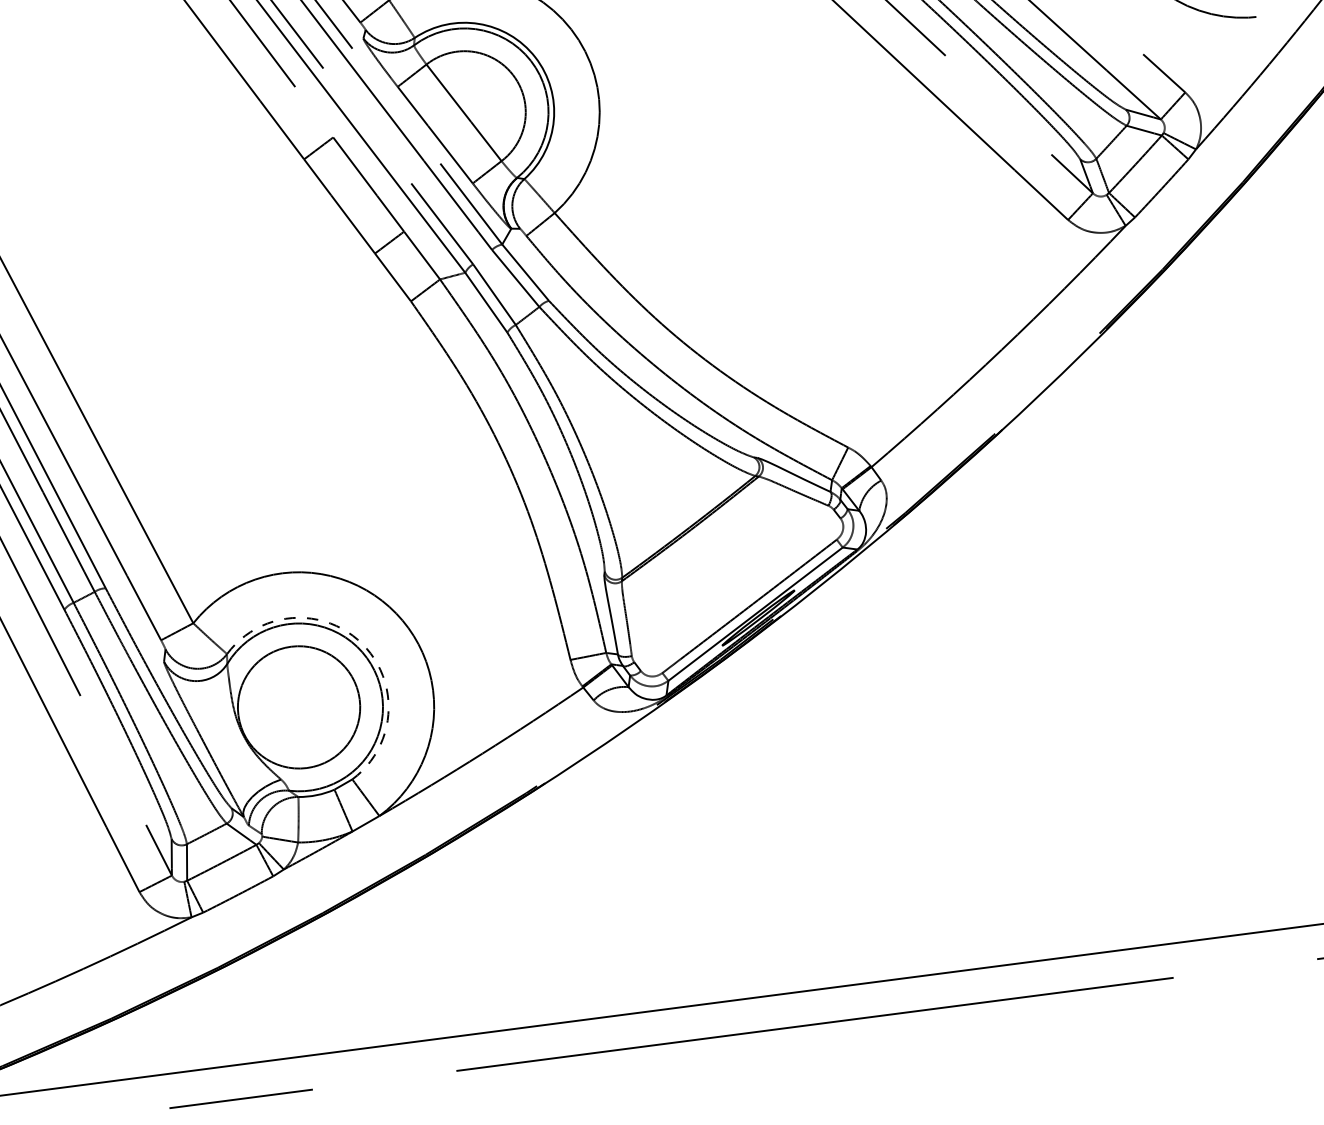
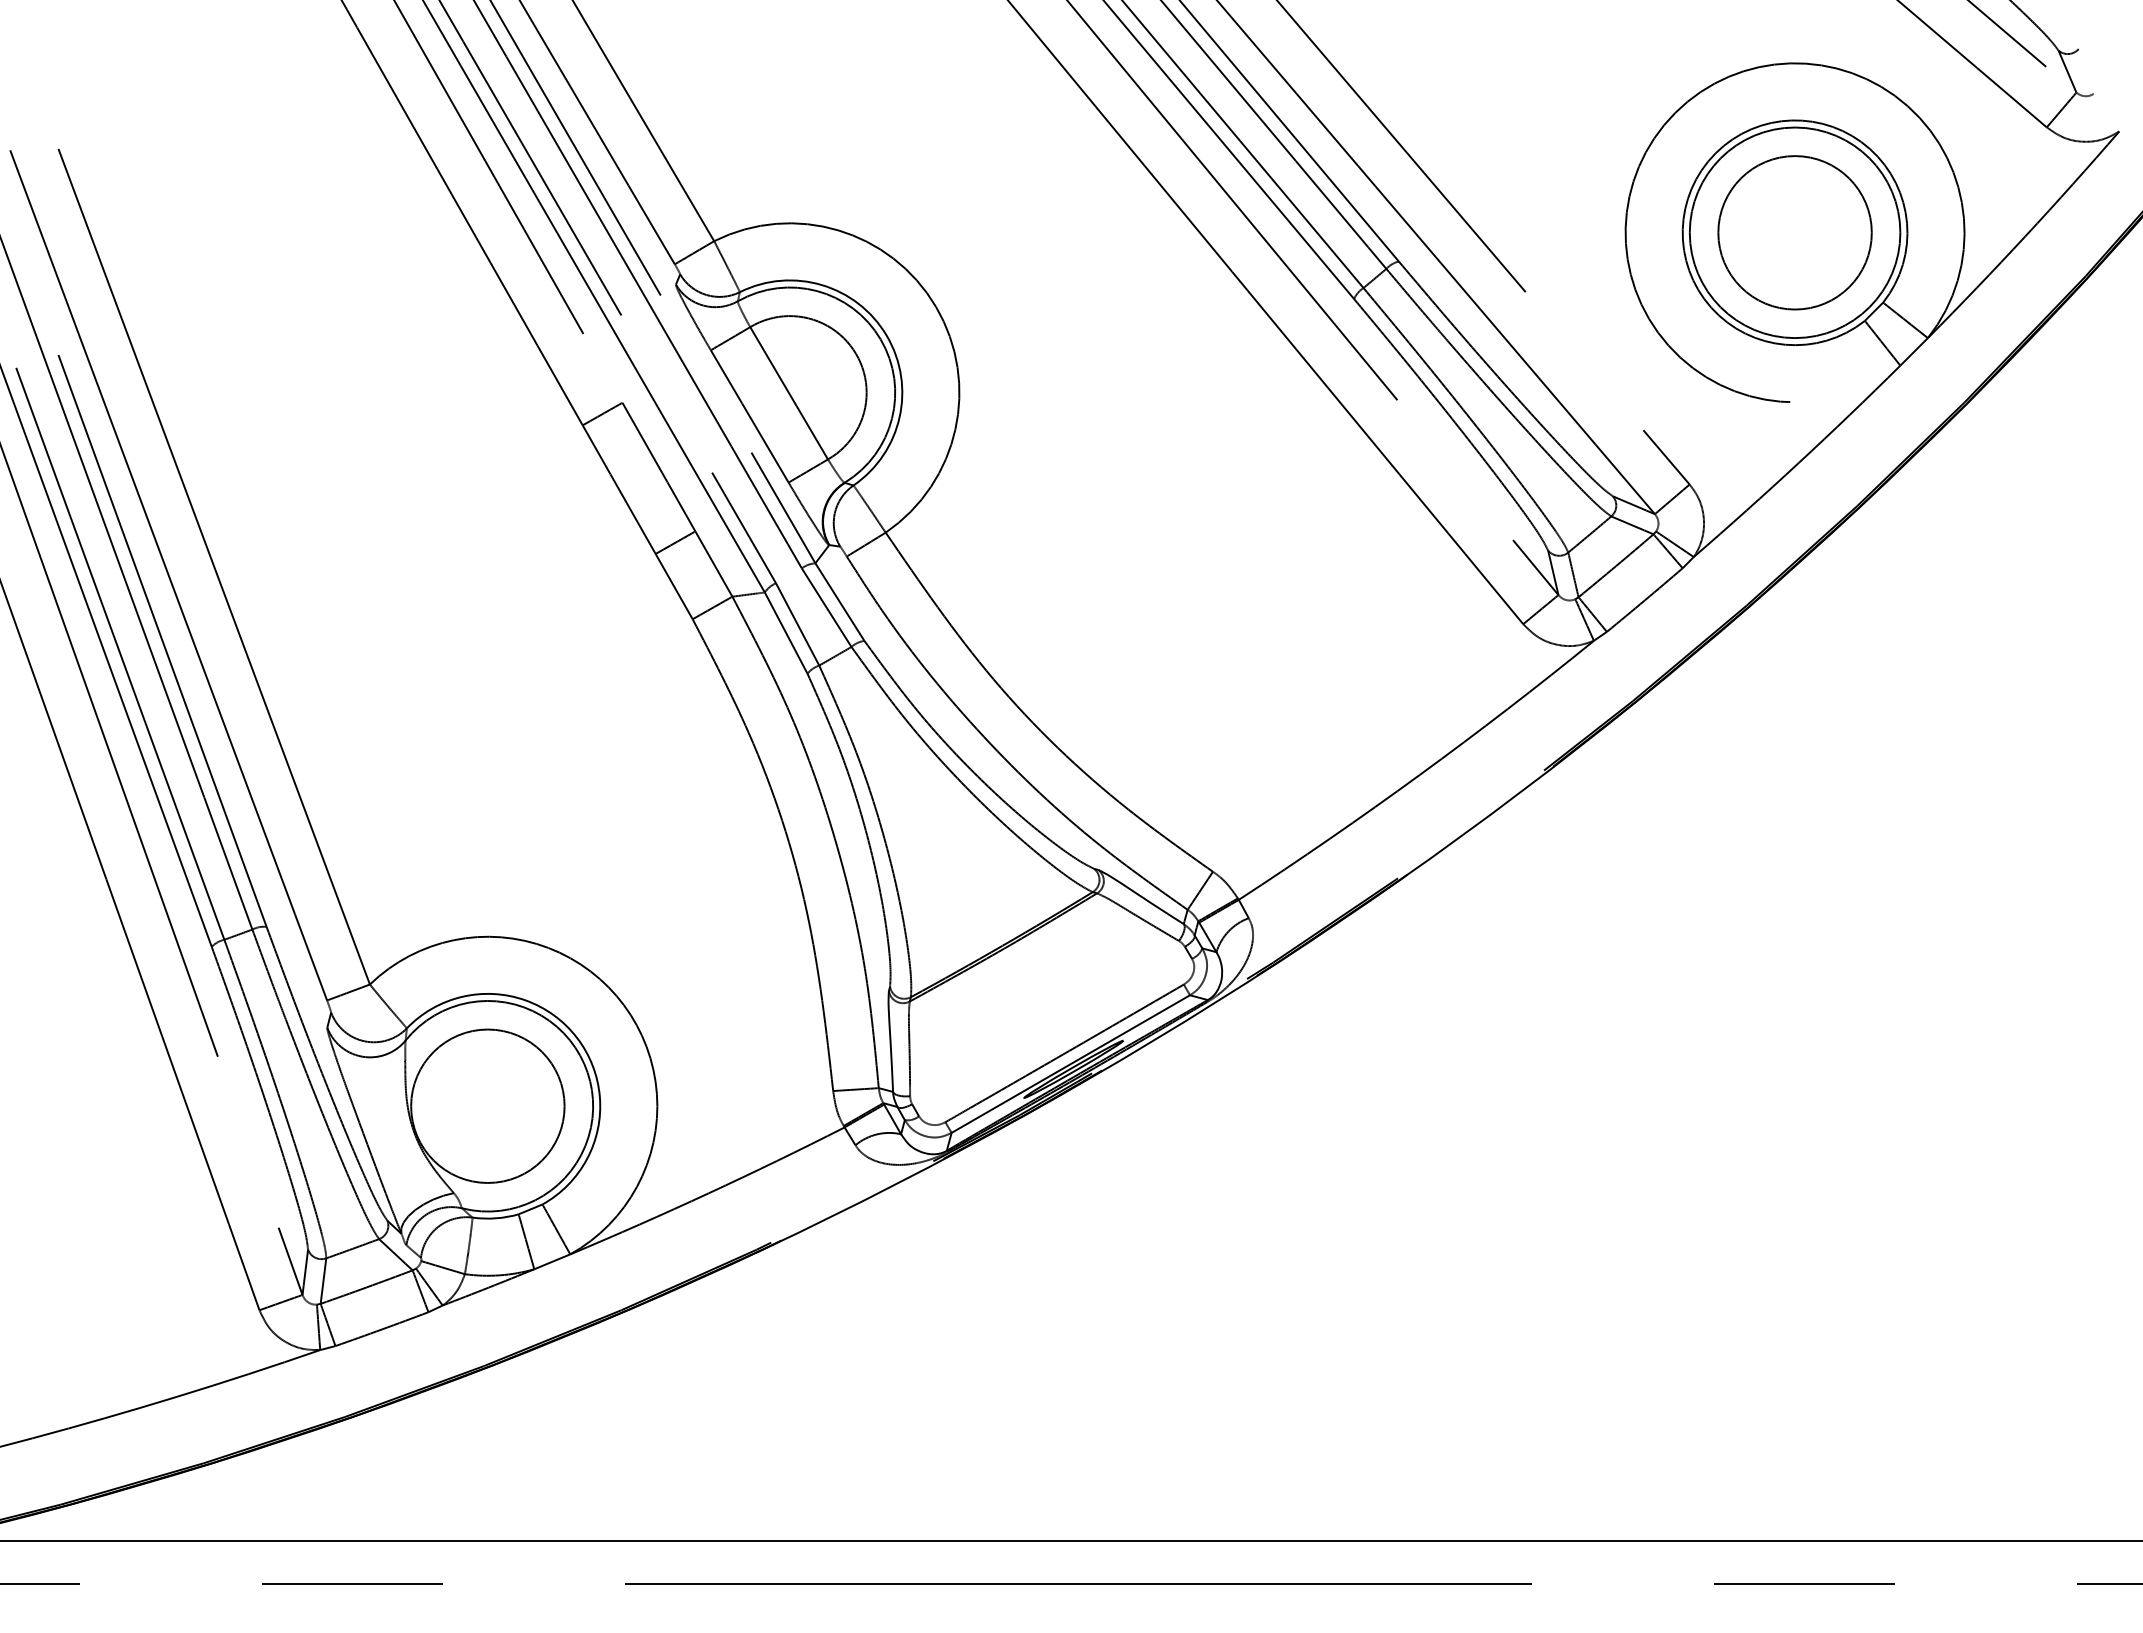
arc: (362, 643) -> (576, 1037), dashed -> solid

